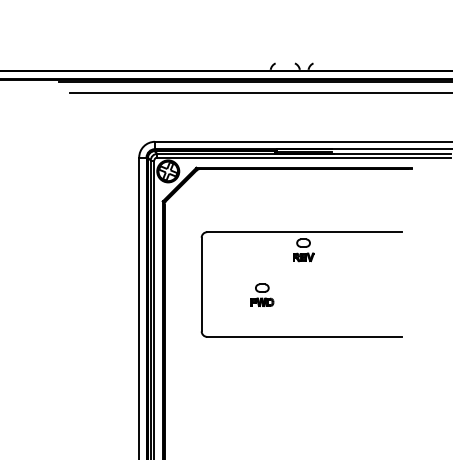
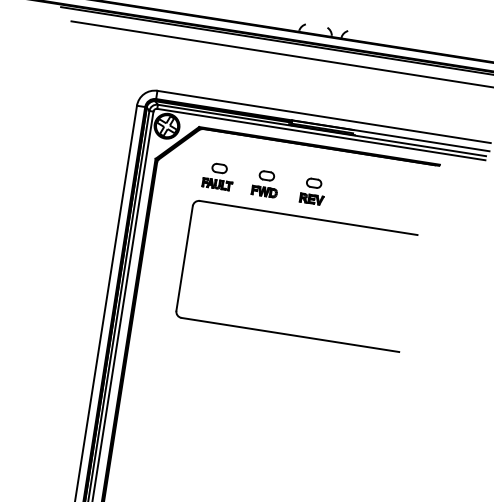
part: (219, 207) -> (217, 175), added
part: (303, 250) -> (312, 191), moved
part: (262, 294) -> (266, 183), moved

